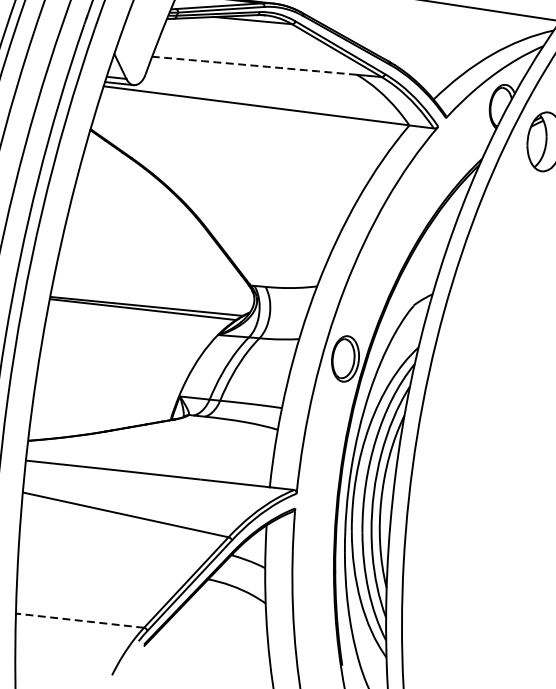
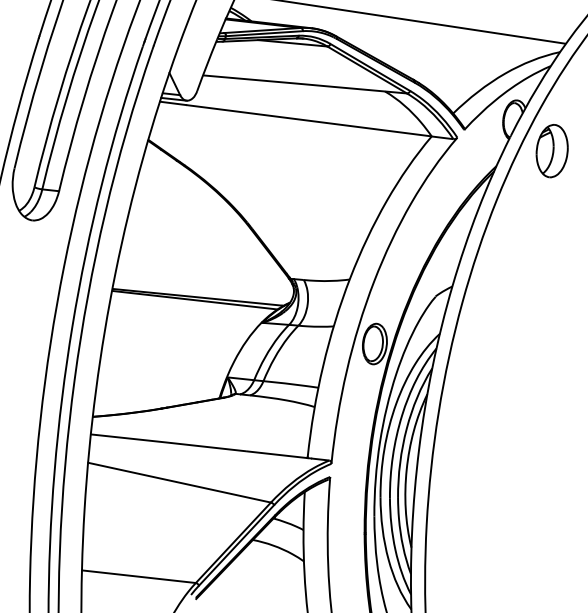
arc: (255, 65) -> (294, 83), dashed -> solid
line: (79, 620) -> (138, 576), dashed -> solid

